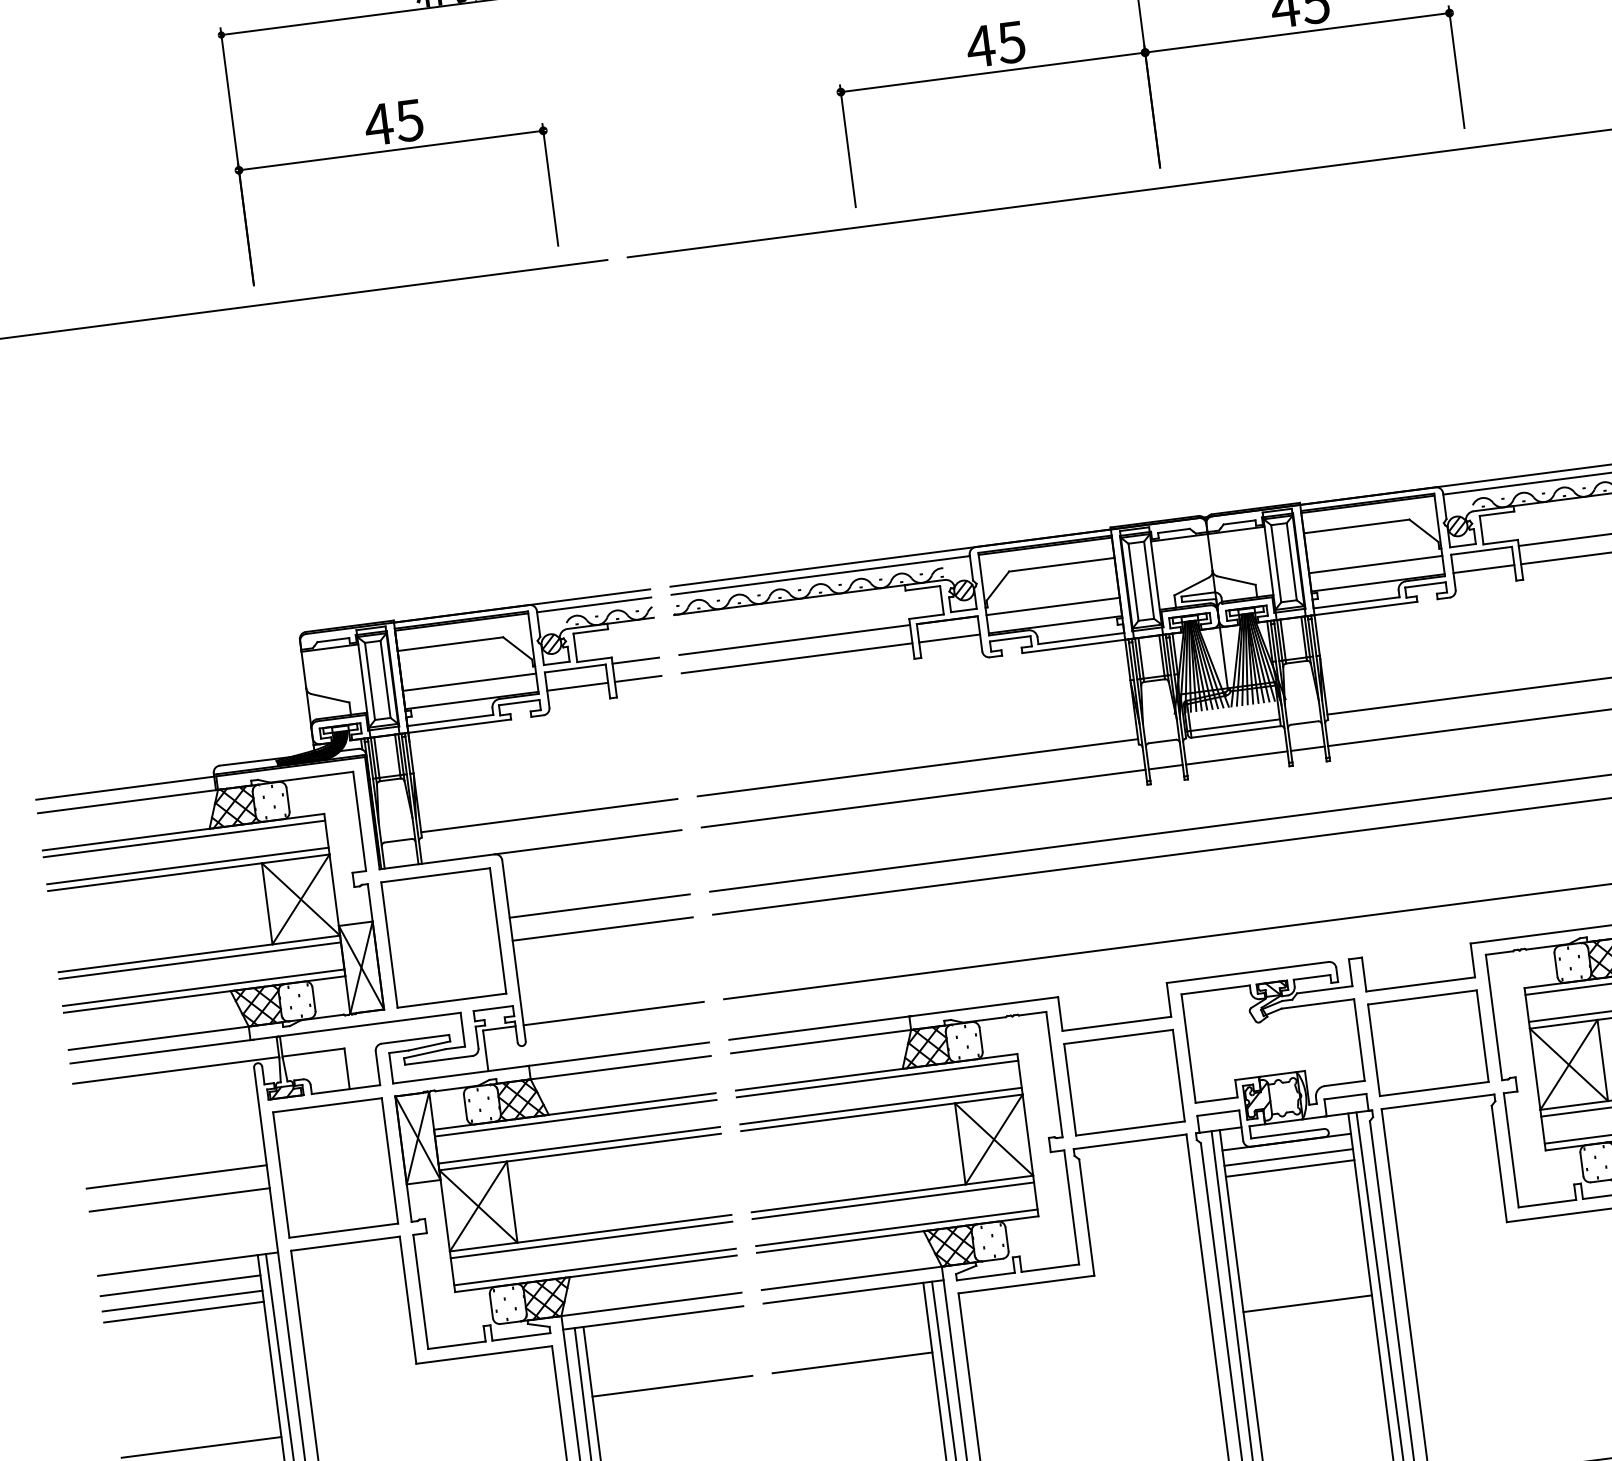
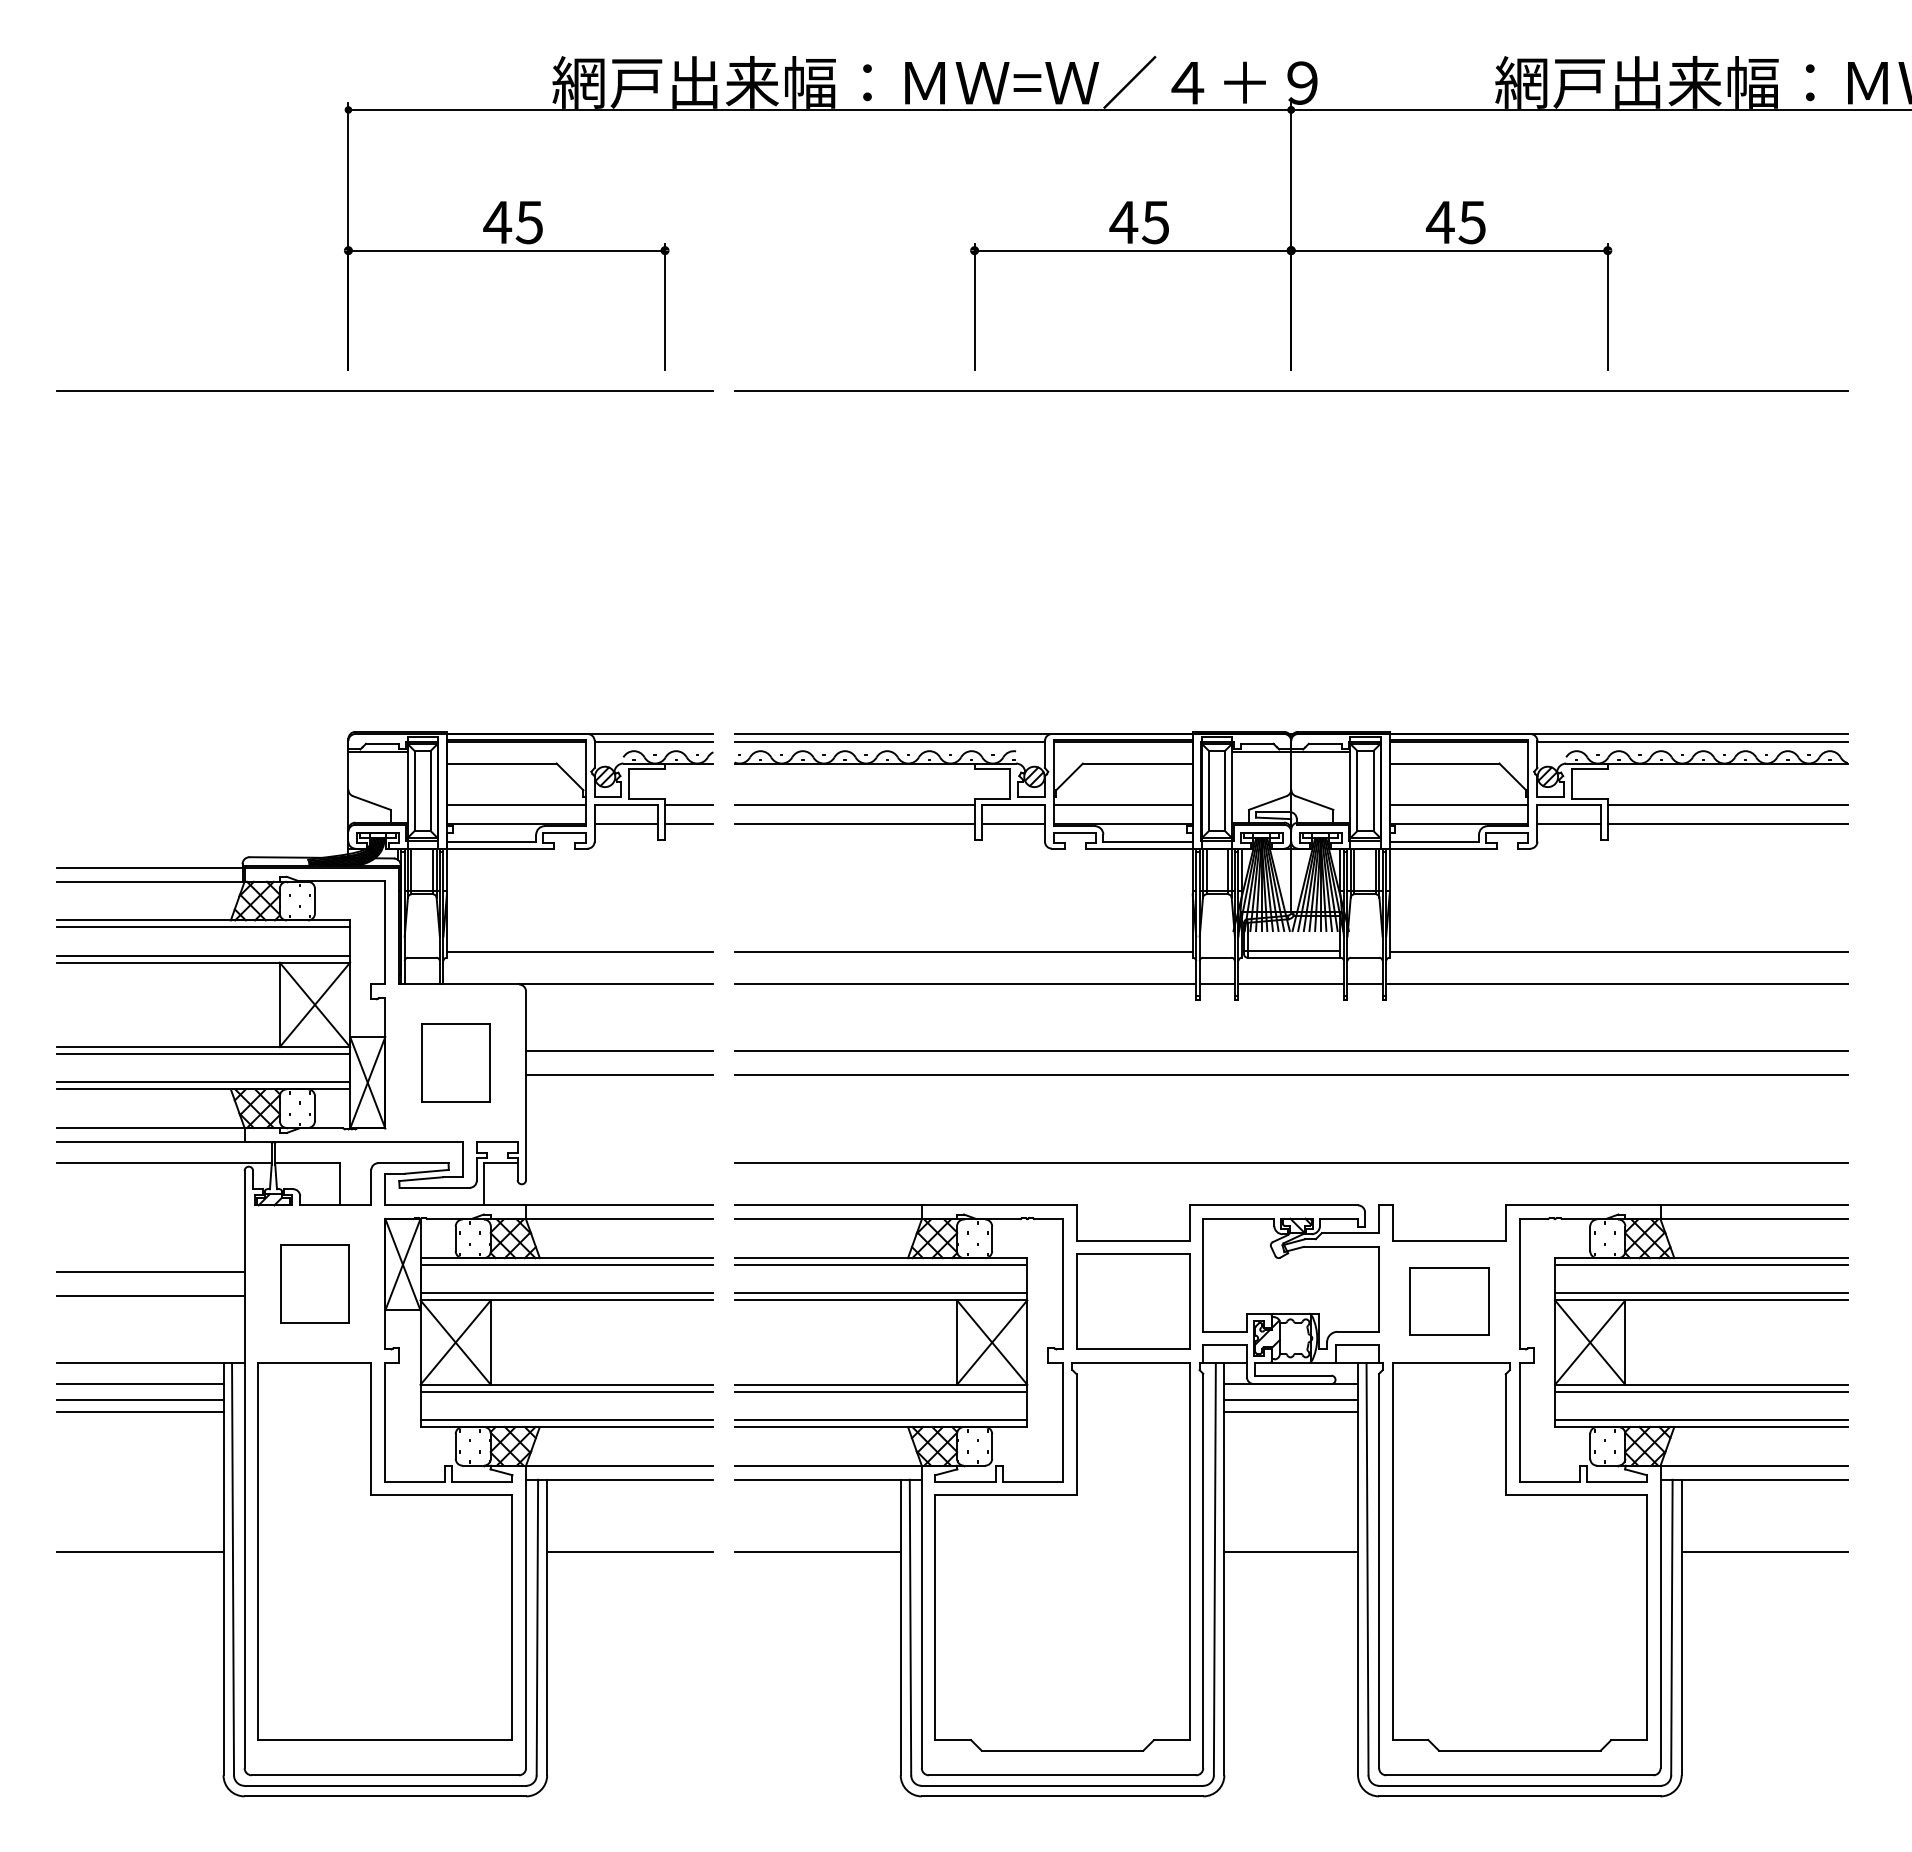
part: (443, 937) -> (455, 1062), size x0.6
line: (613, 1013) -> (619, 1163), removed
part: (1428, 1042) -> (1449, 1301), size x0.7
part: (335, 1167) -> (314, 1283), size x0.6

